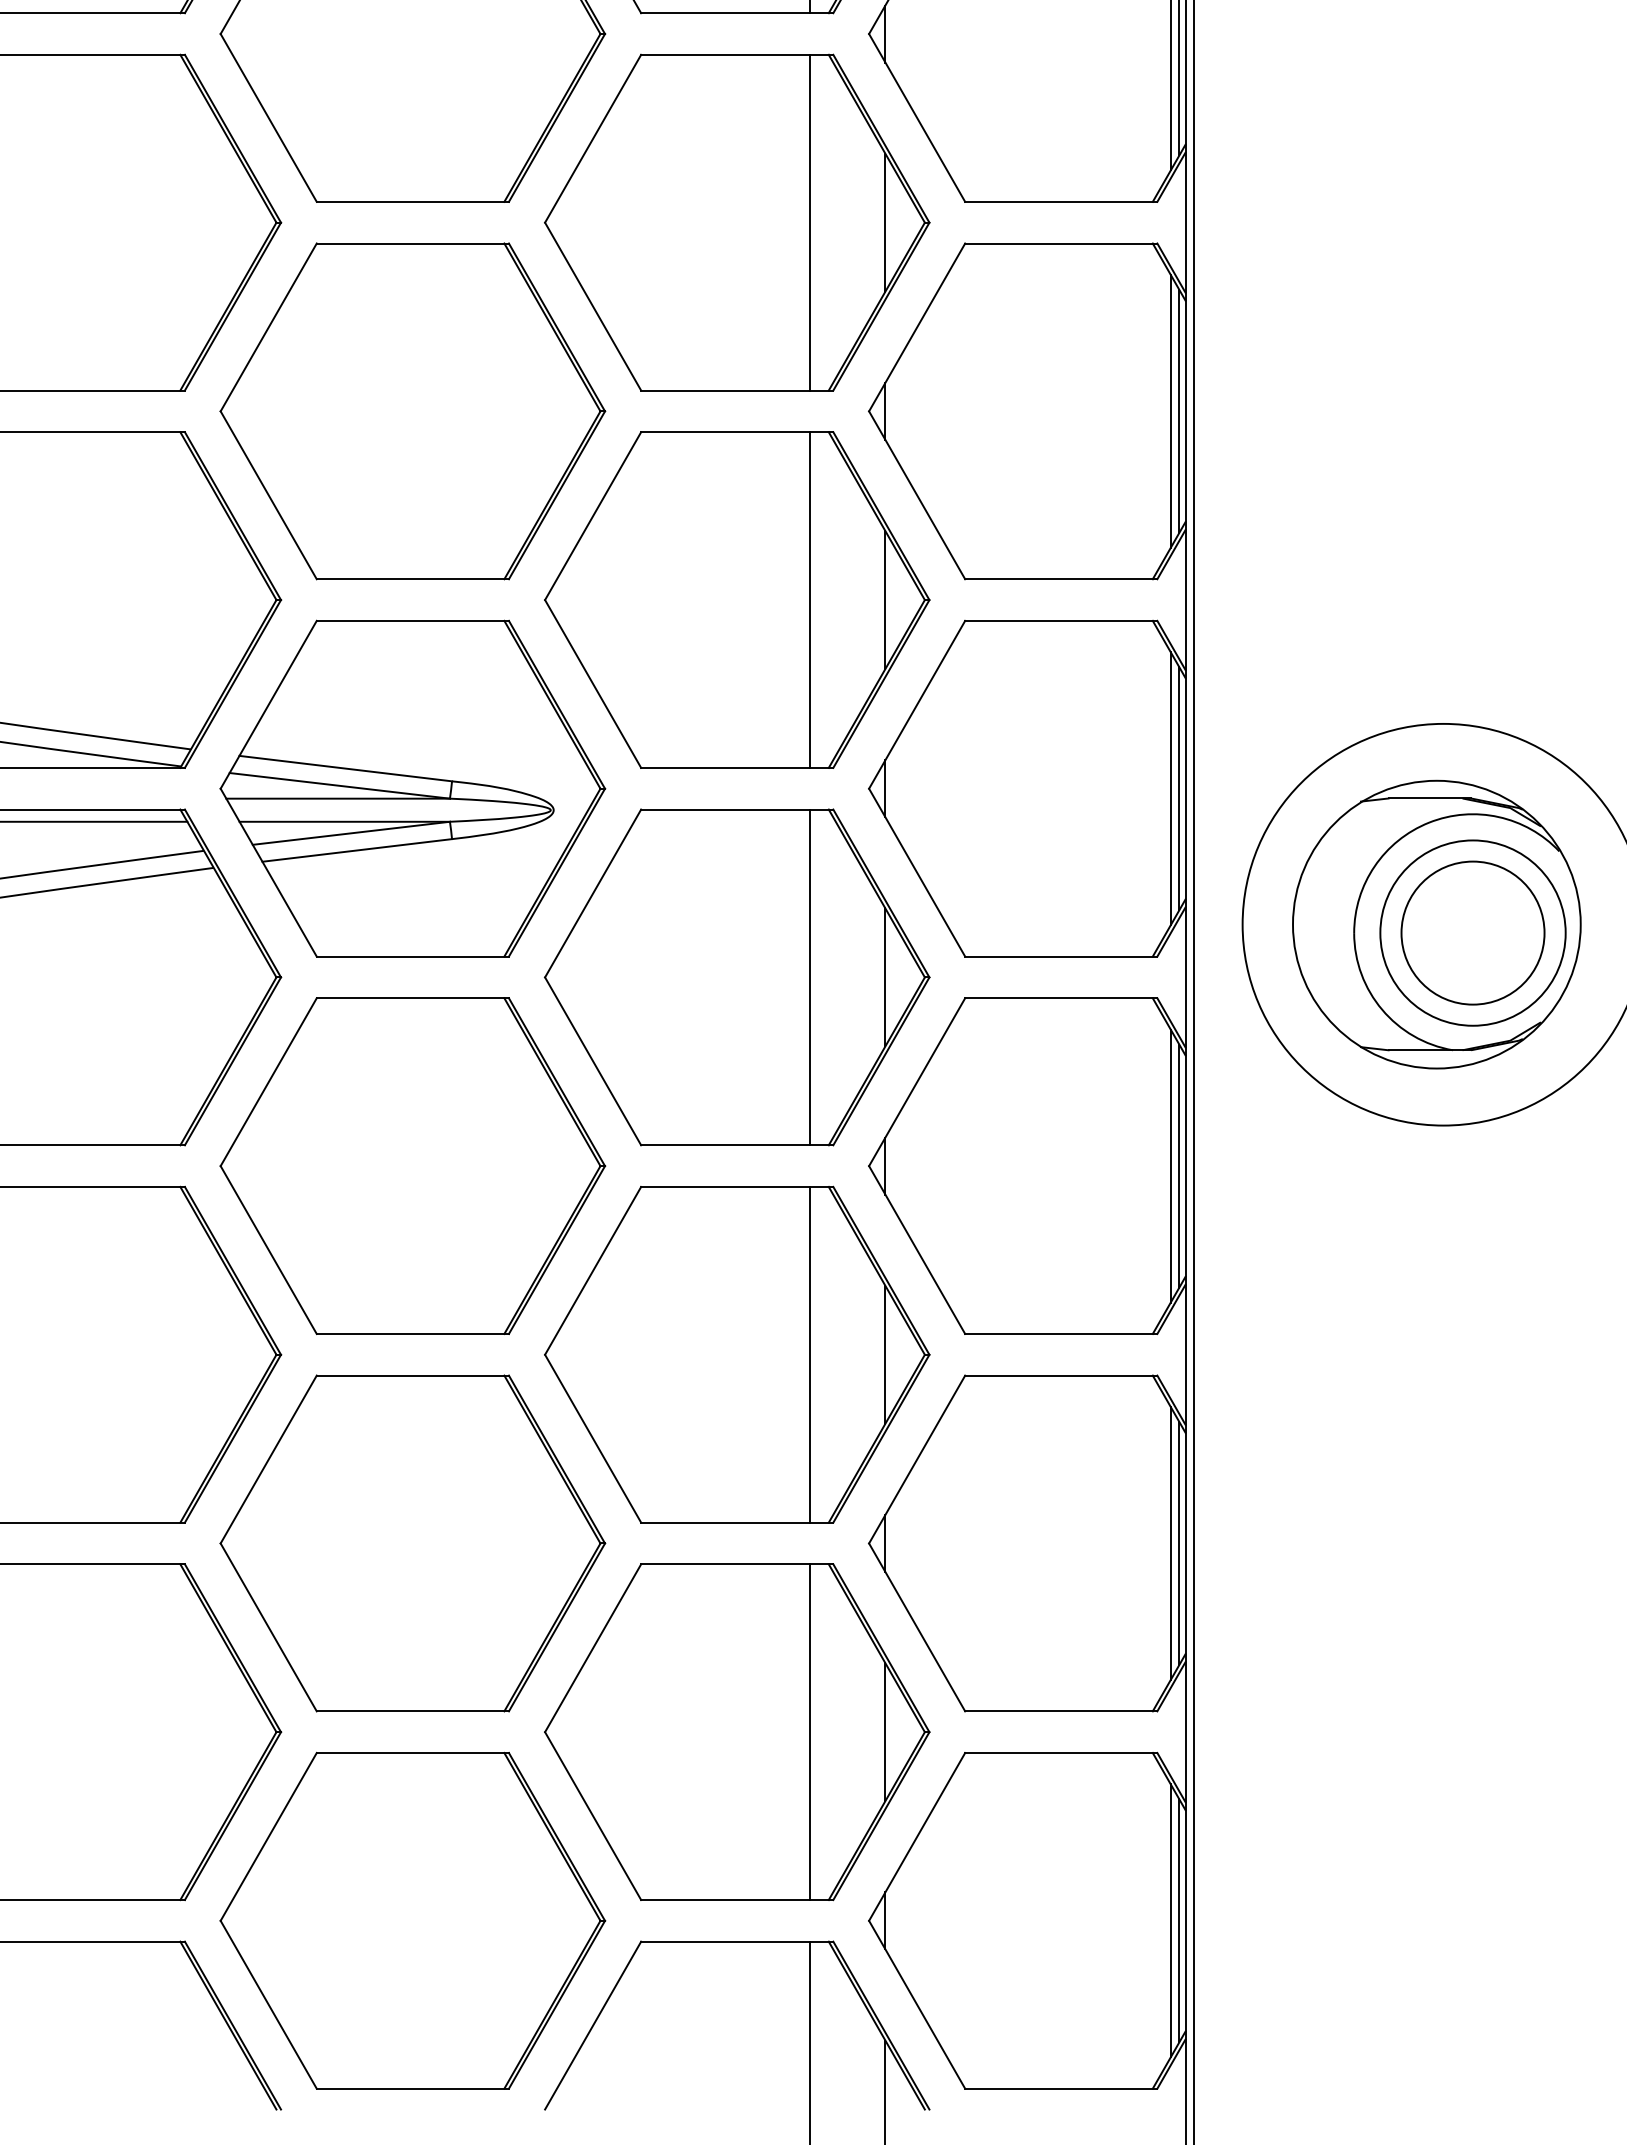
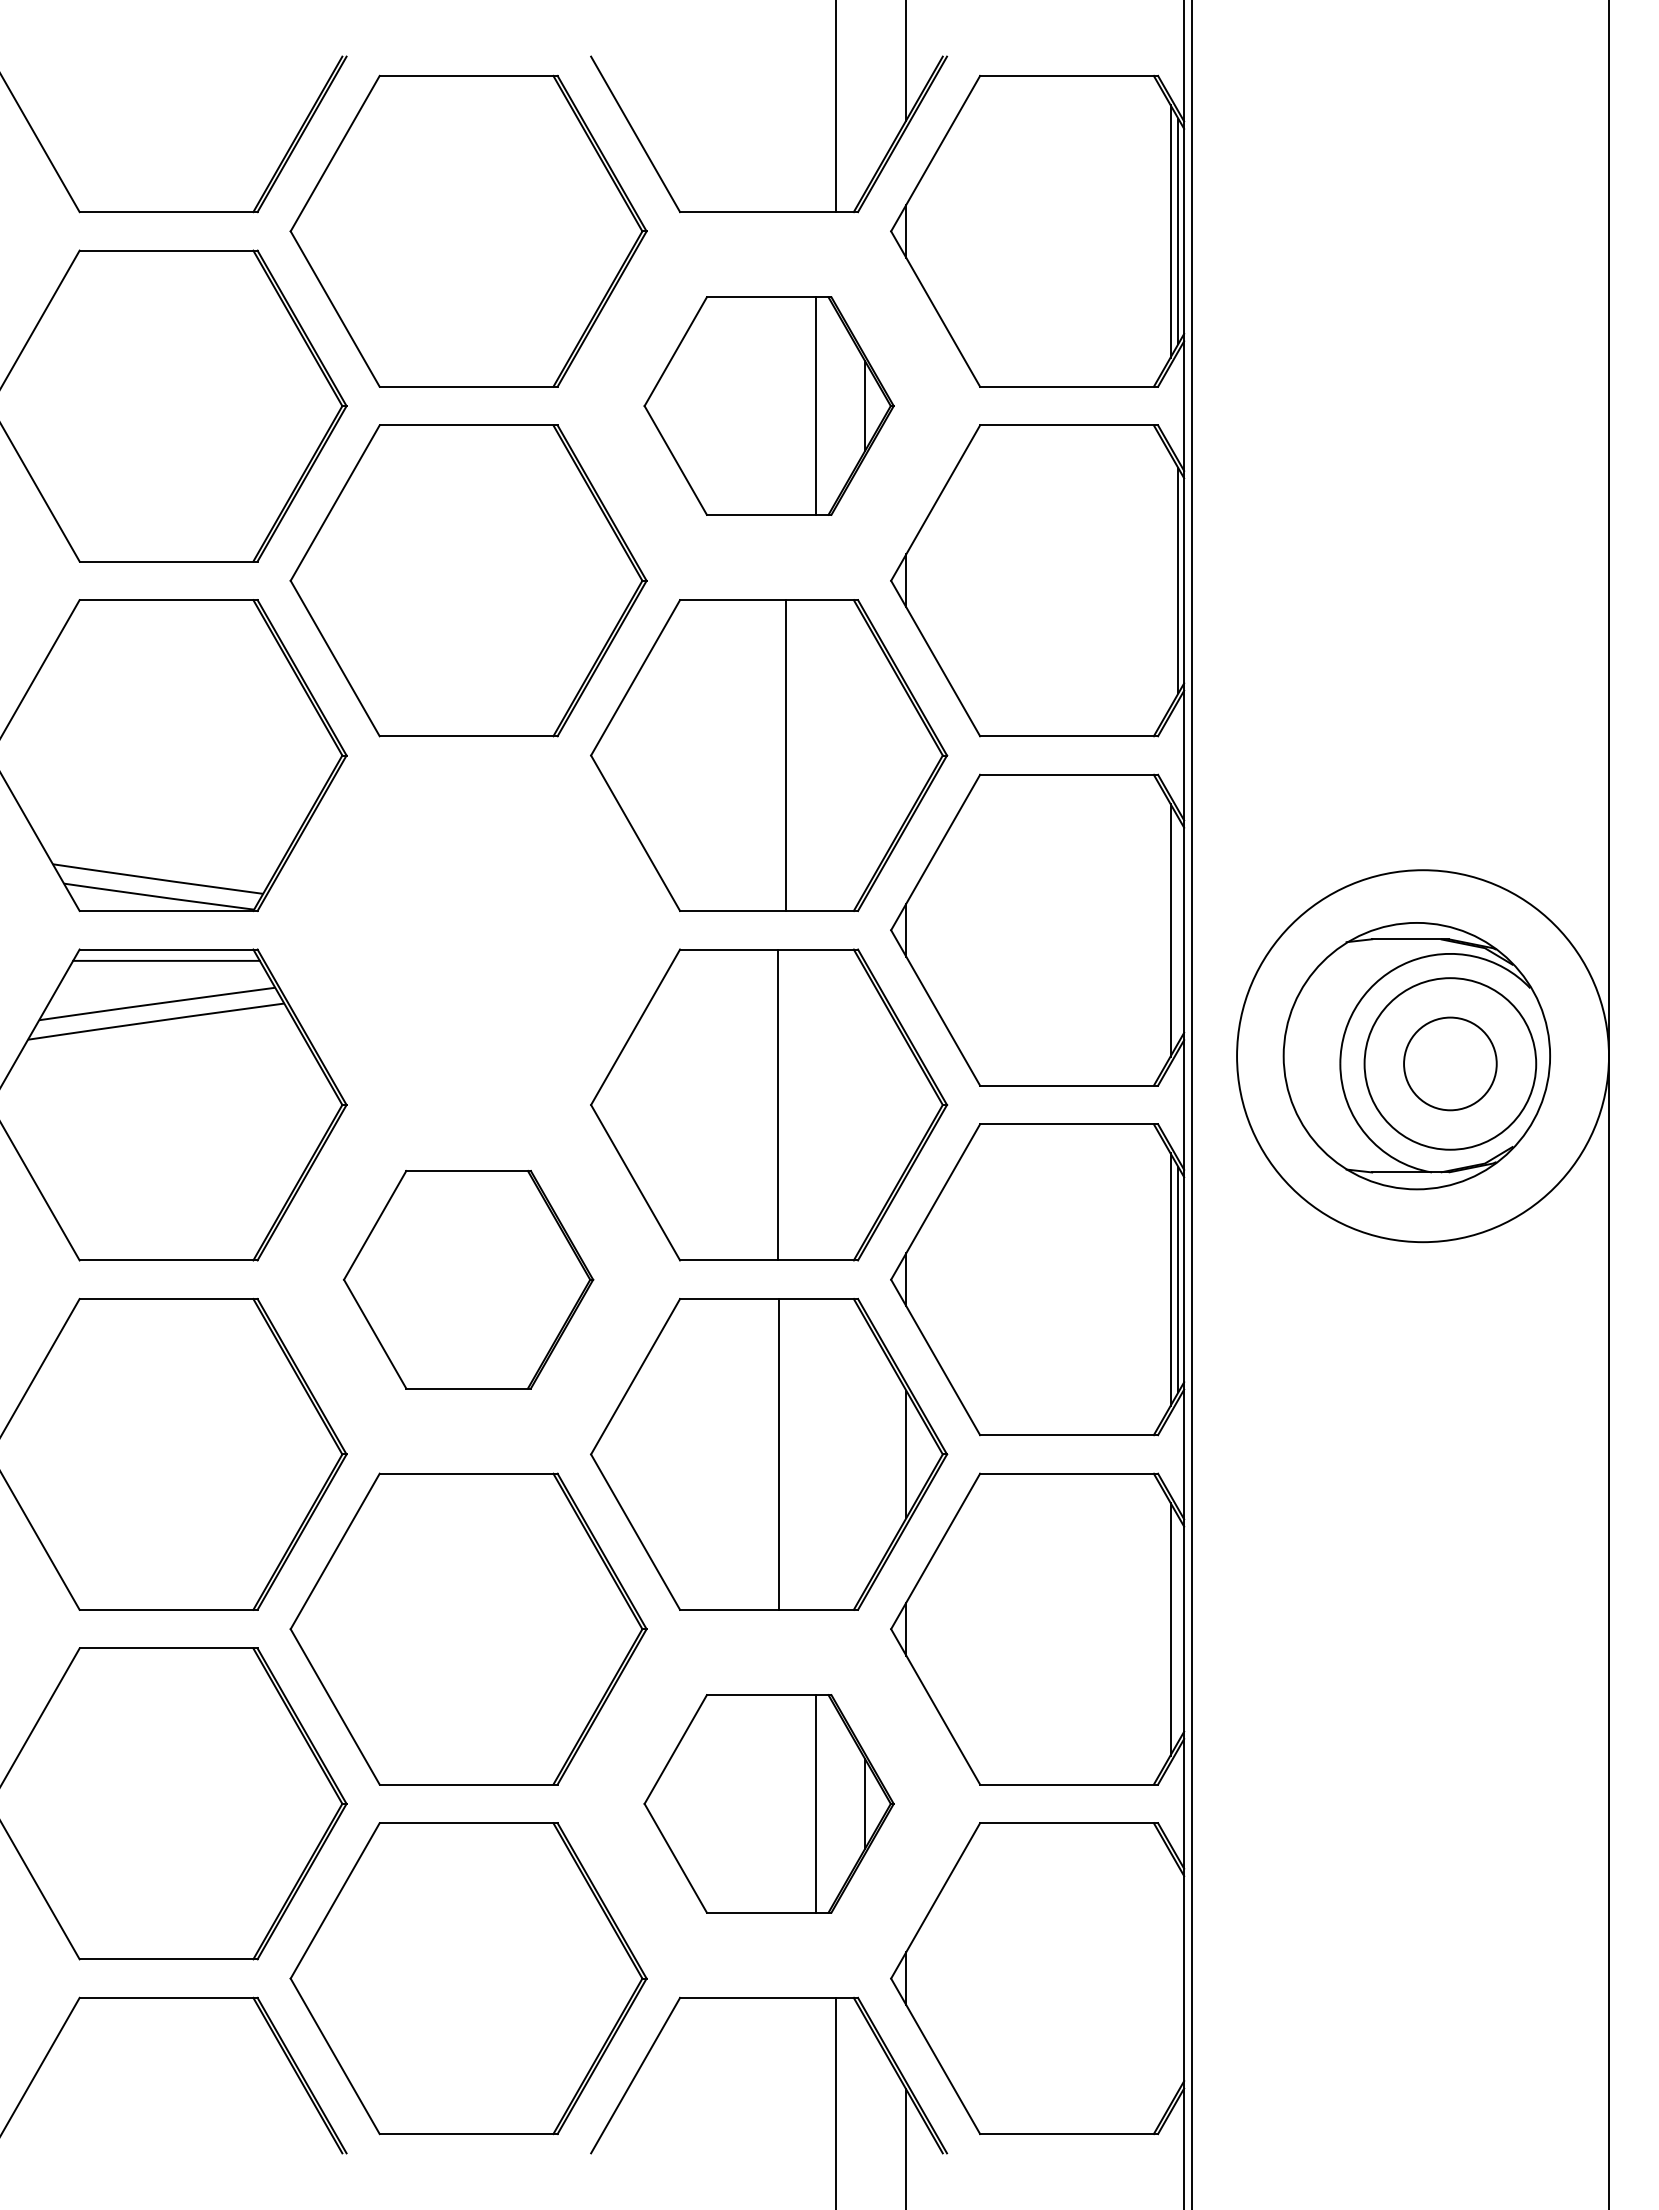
part: (737, 222) -> (769, 405), size x0.7
line: (1170, 411) -> (1170, 580), removed
line: (810, 600) -> (786, 755), moved
line: (885, 600) -> (906, 755), removed
part: (412, 787) -> (468, 929), removed
line: (1179, 787) -> (1178, 929), removed
circle: (1473, 932) -> (1450, 1063), size x0.7
line: (810, 976) -> (778, 1104), moved
line: (885, 976) -> (906, 1104), removed
part: (412, 1165) -> (468, 1279), size x0.7
line: (810, 1353) -> (779, 1453), moved
line: (1179, 1542) -> (1178, 1628), removed
part: (737, 1731) -> (769, 1803), size x0.7
line: (1170, 1920) -> (1170, 1978), removed
line: (1179, 1920) -> (1178, 1978), removed

